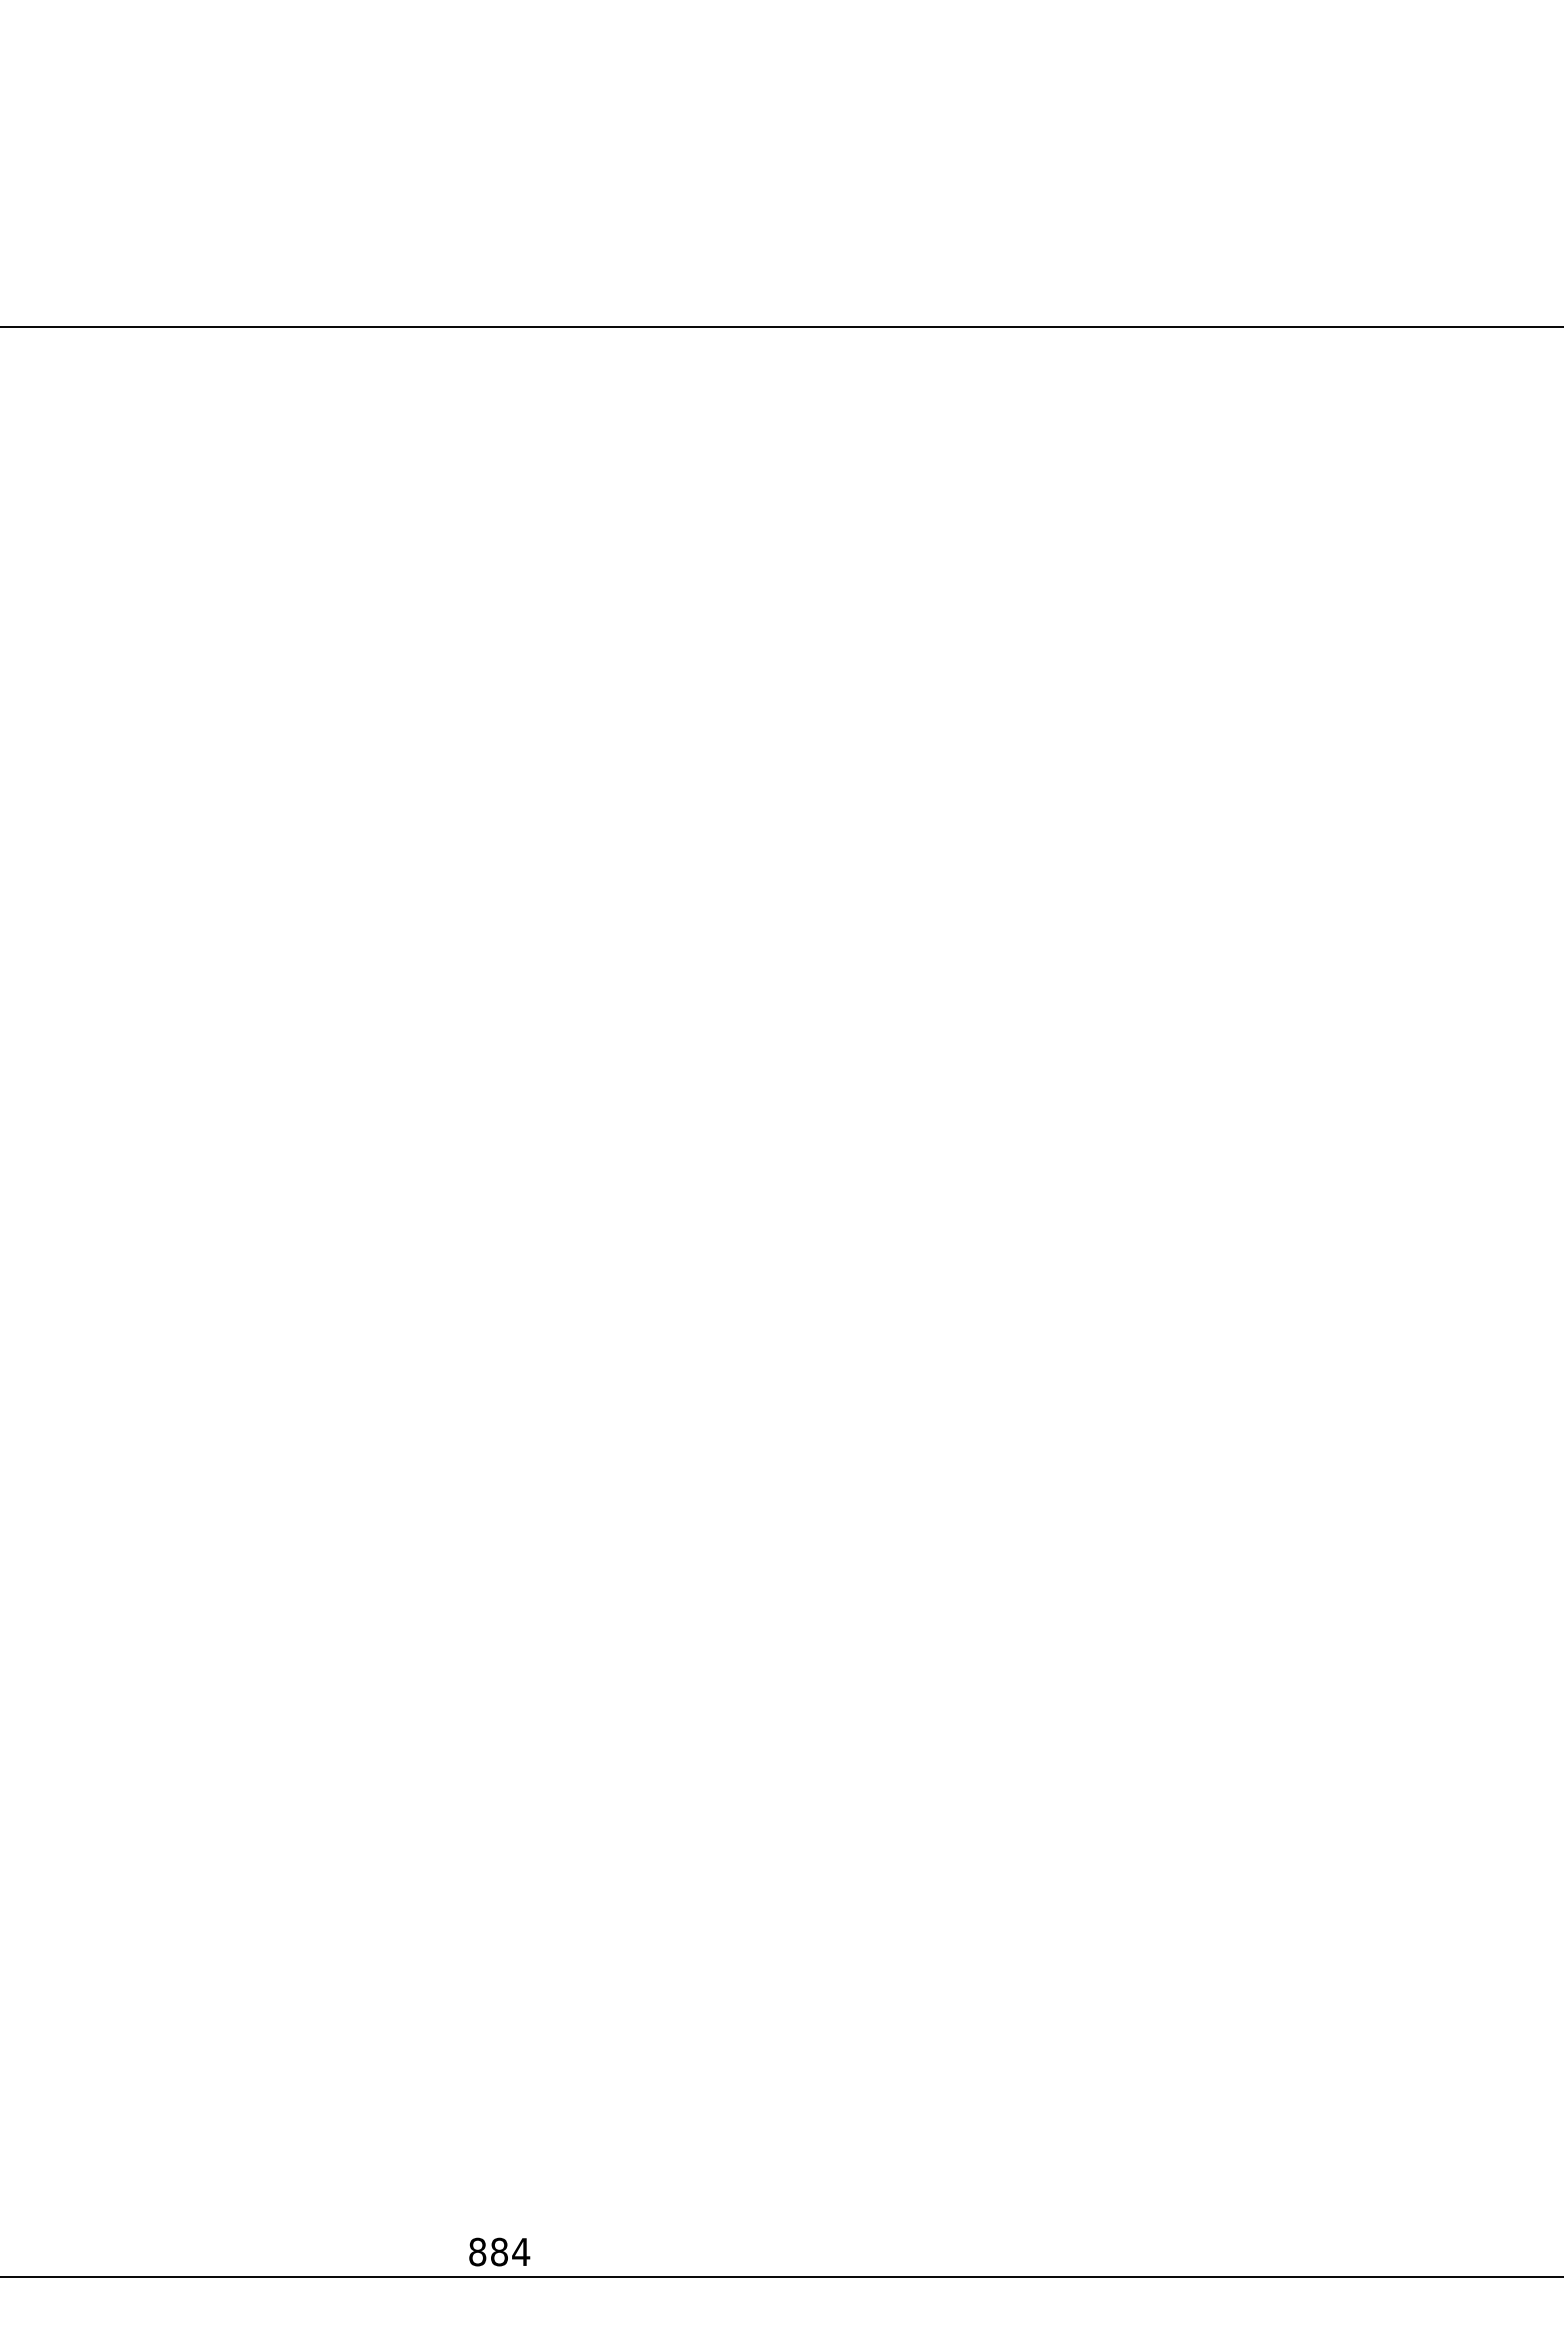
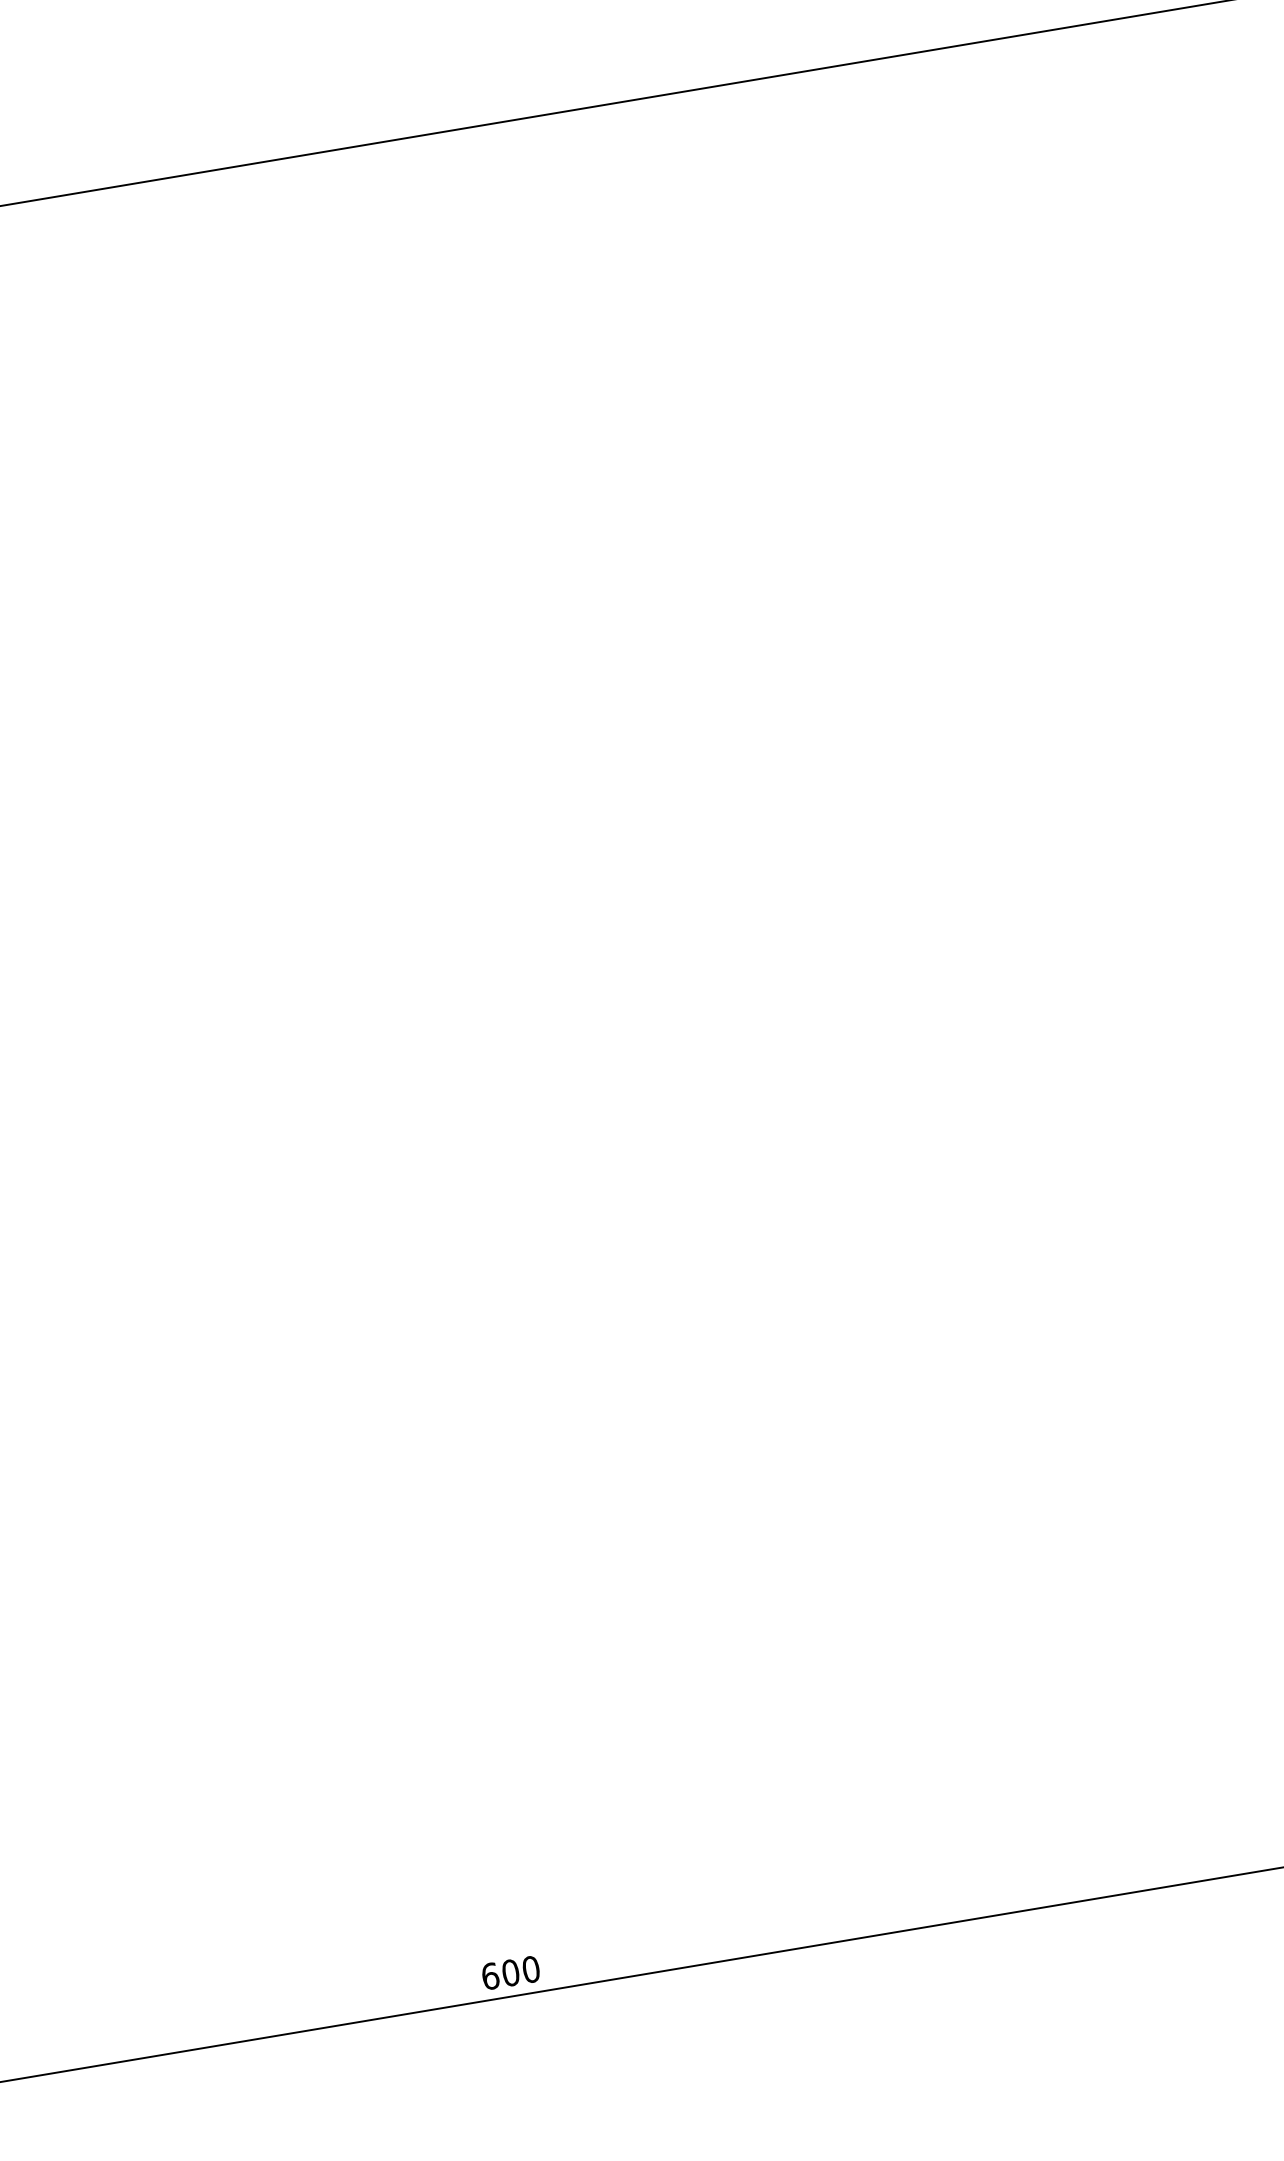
text: (499, 2251) -> (510, 1972), 884 -> 600

